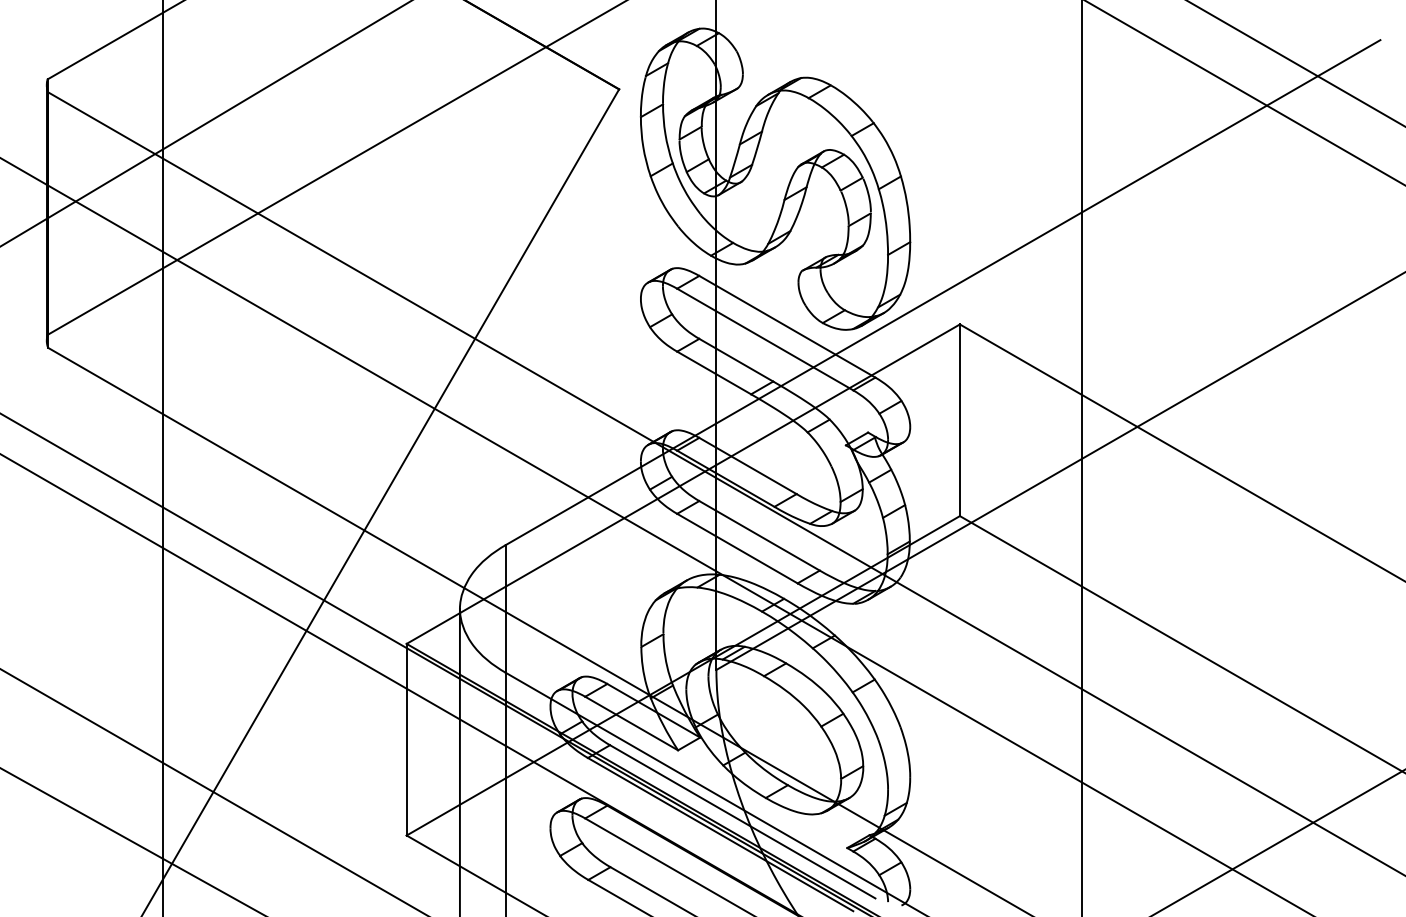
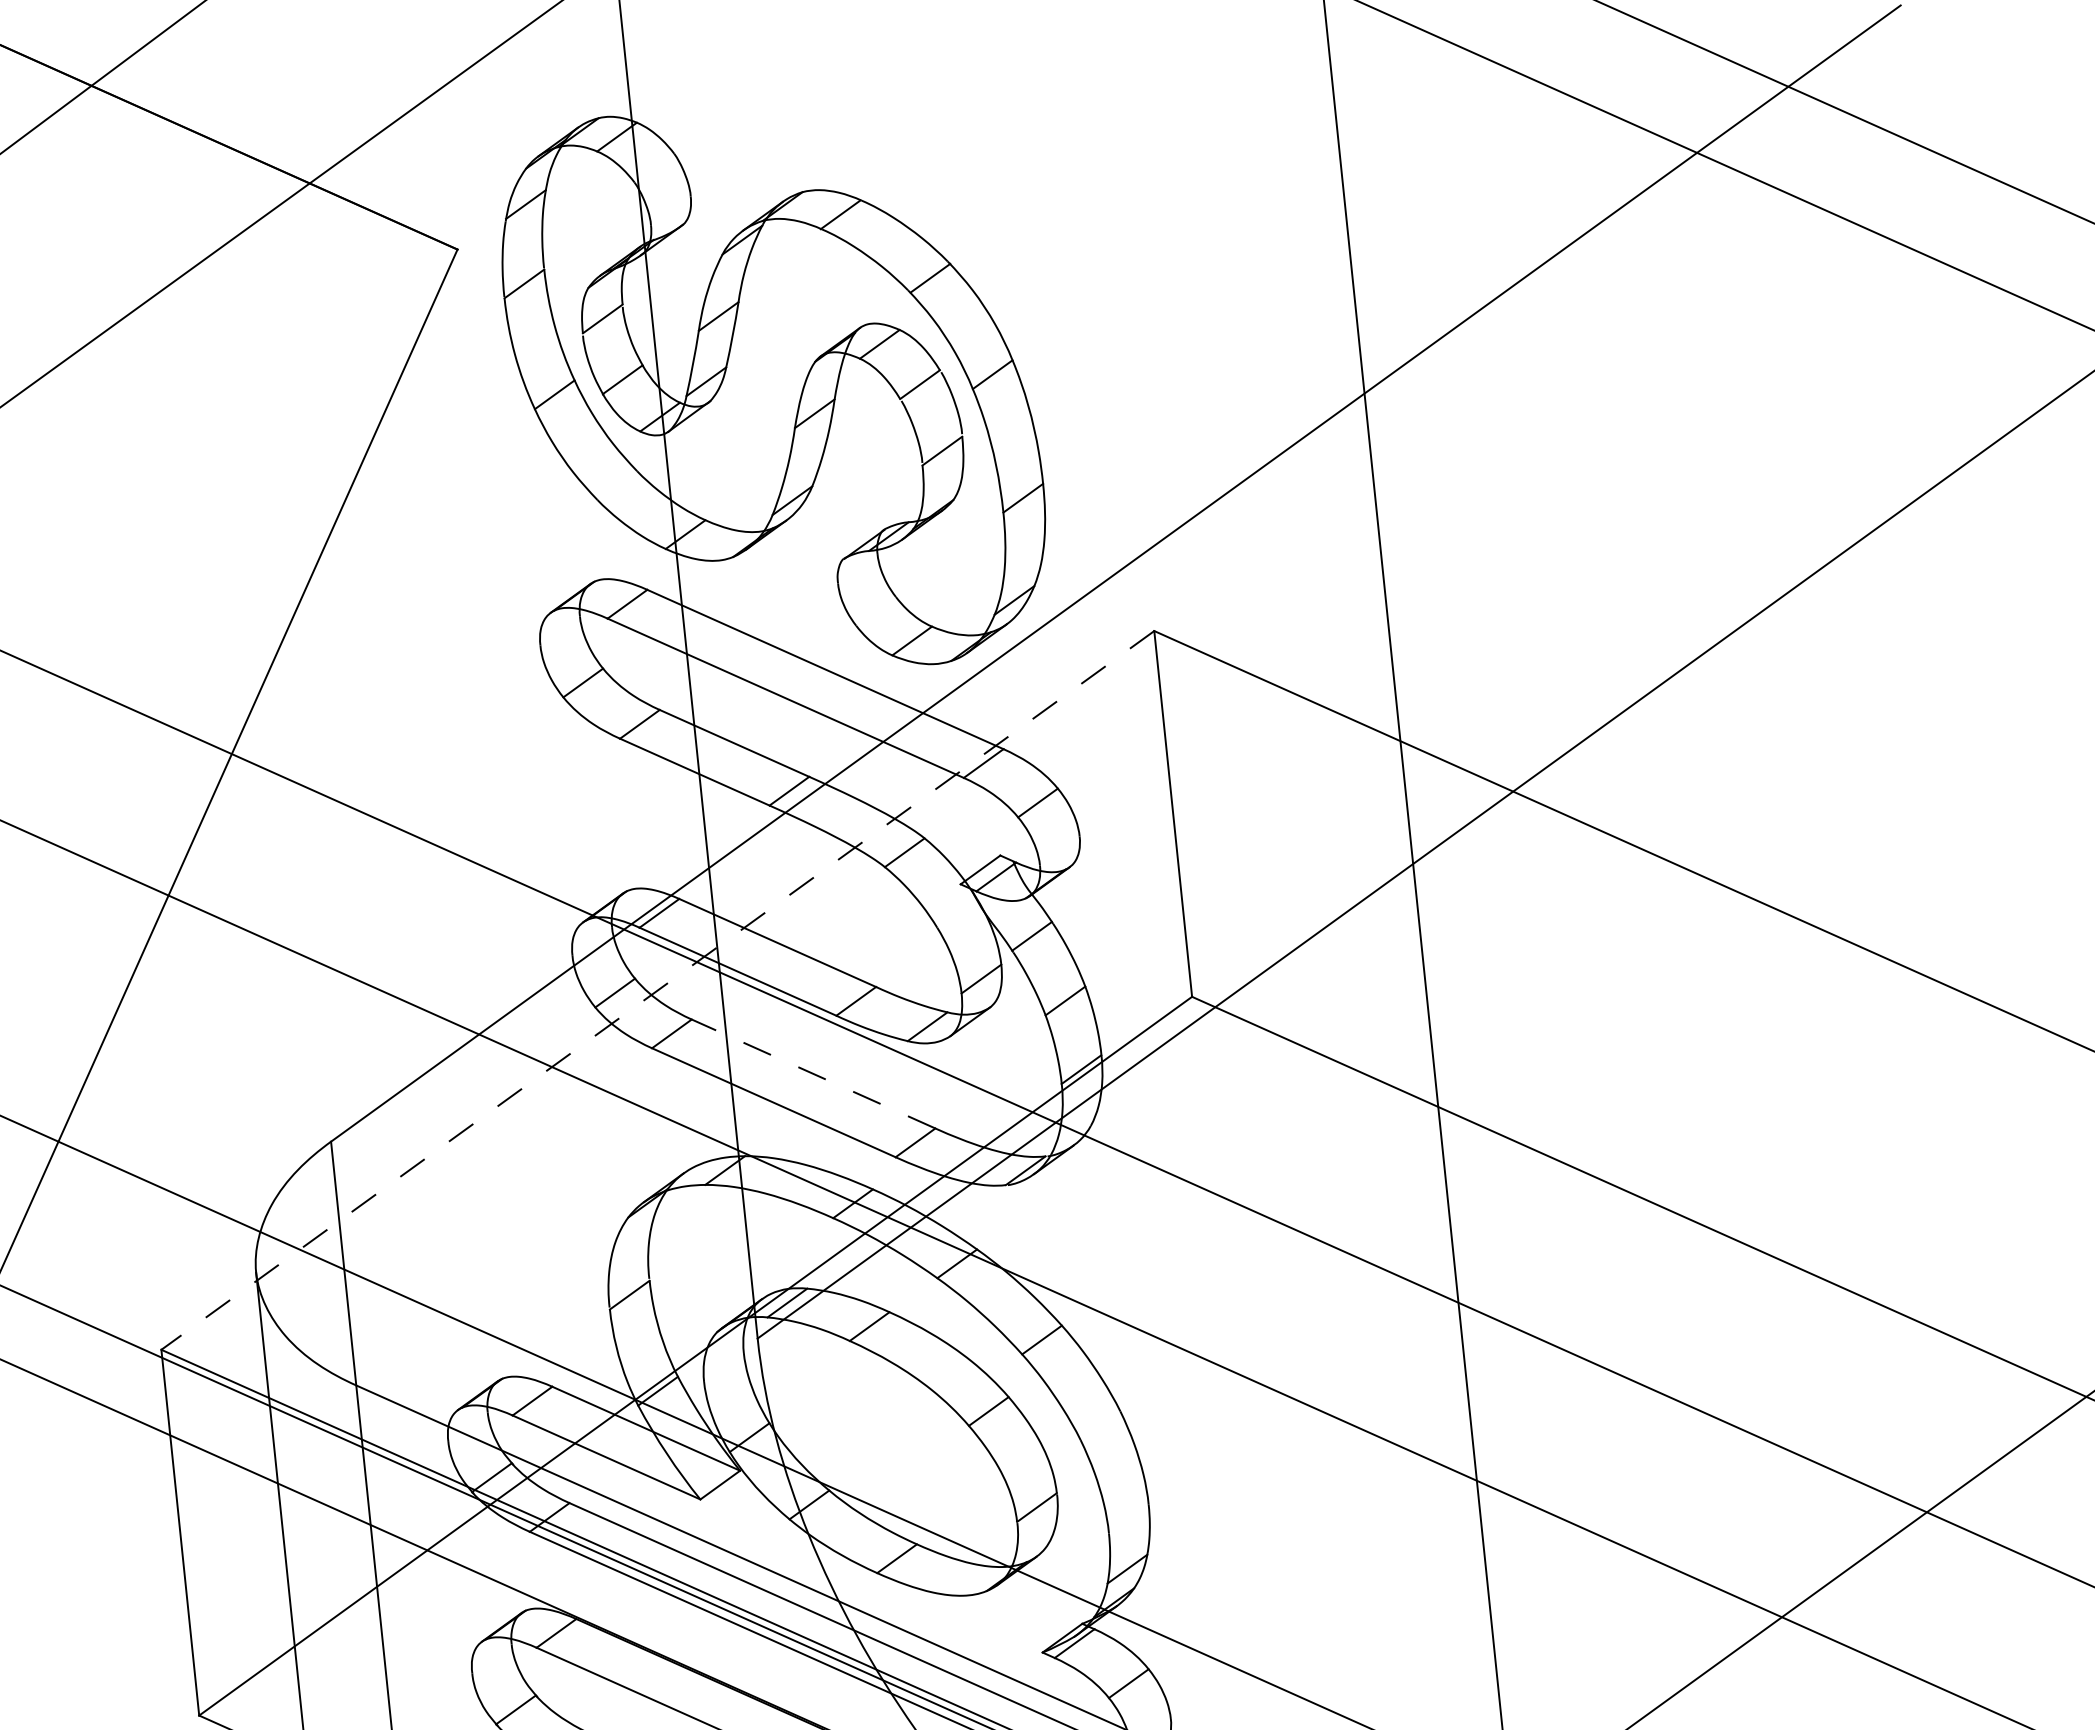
line: (682, 484) -> (656, 991), solid -> dashed
line: (759, 535) -> (813, 1073), solid -> dashed

